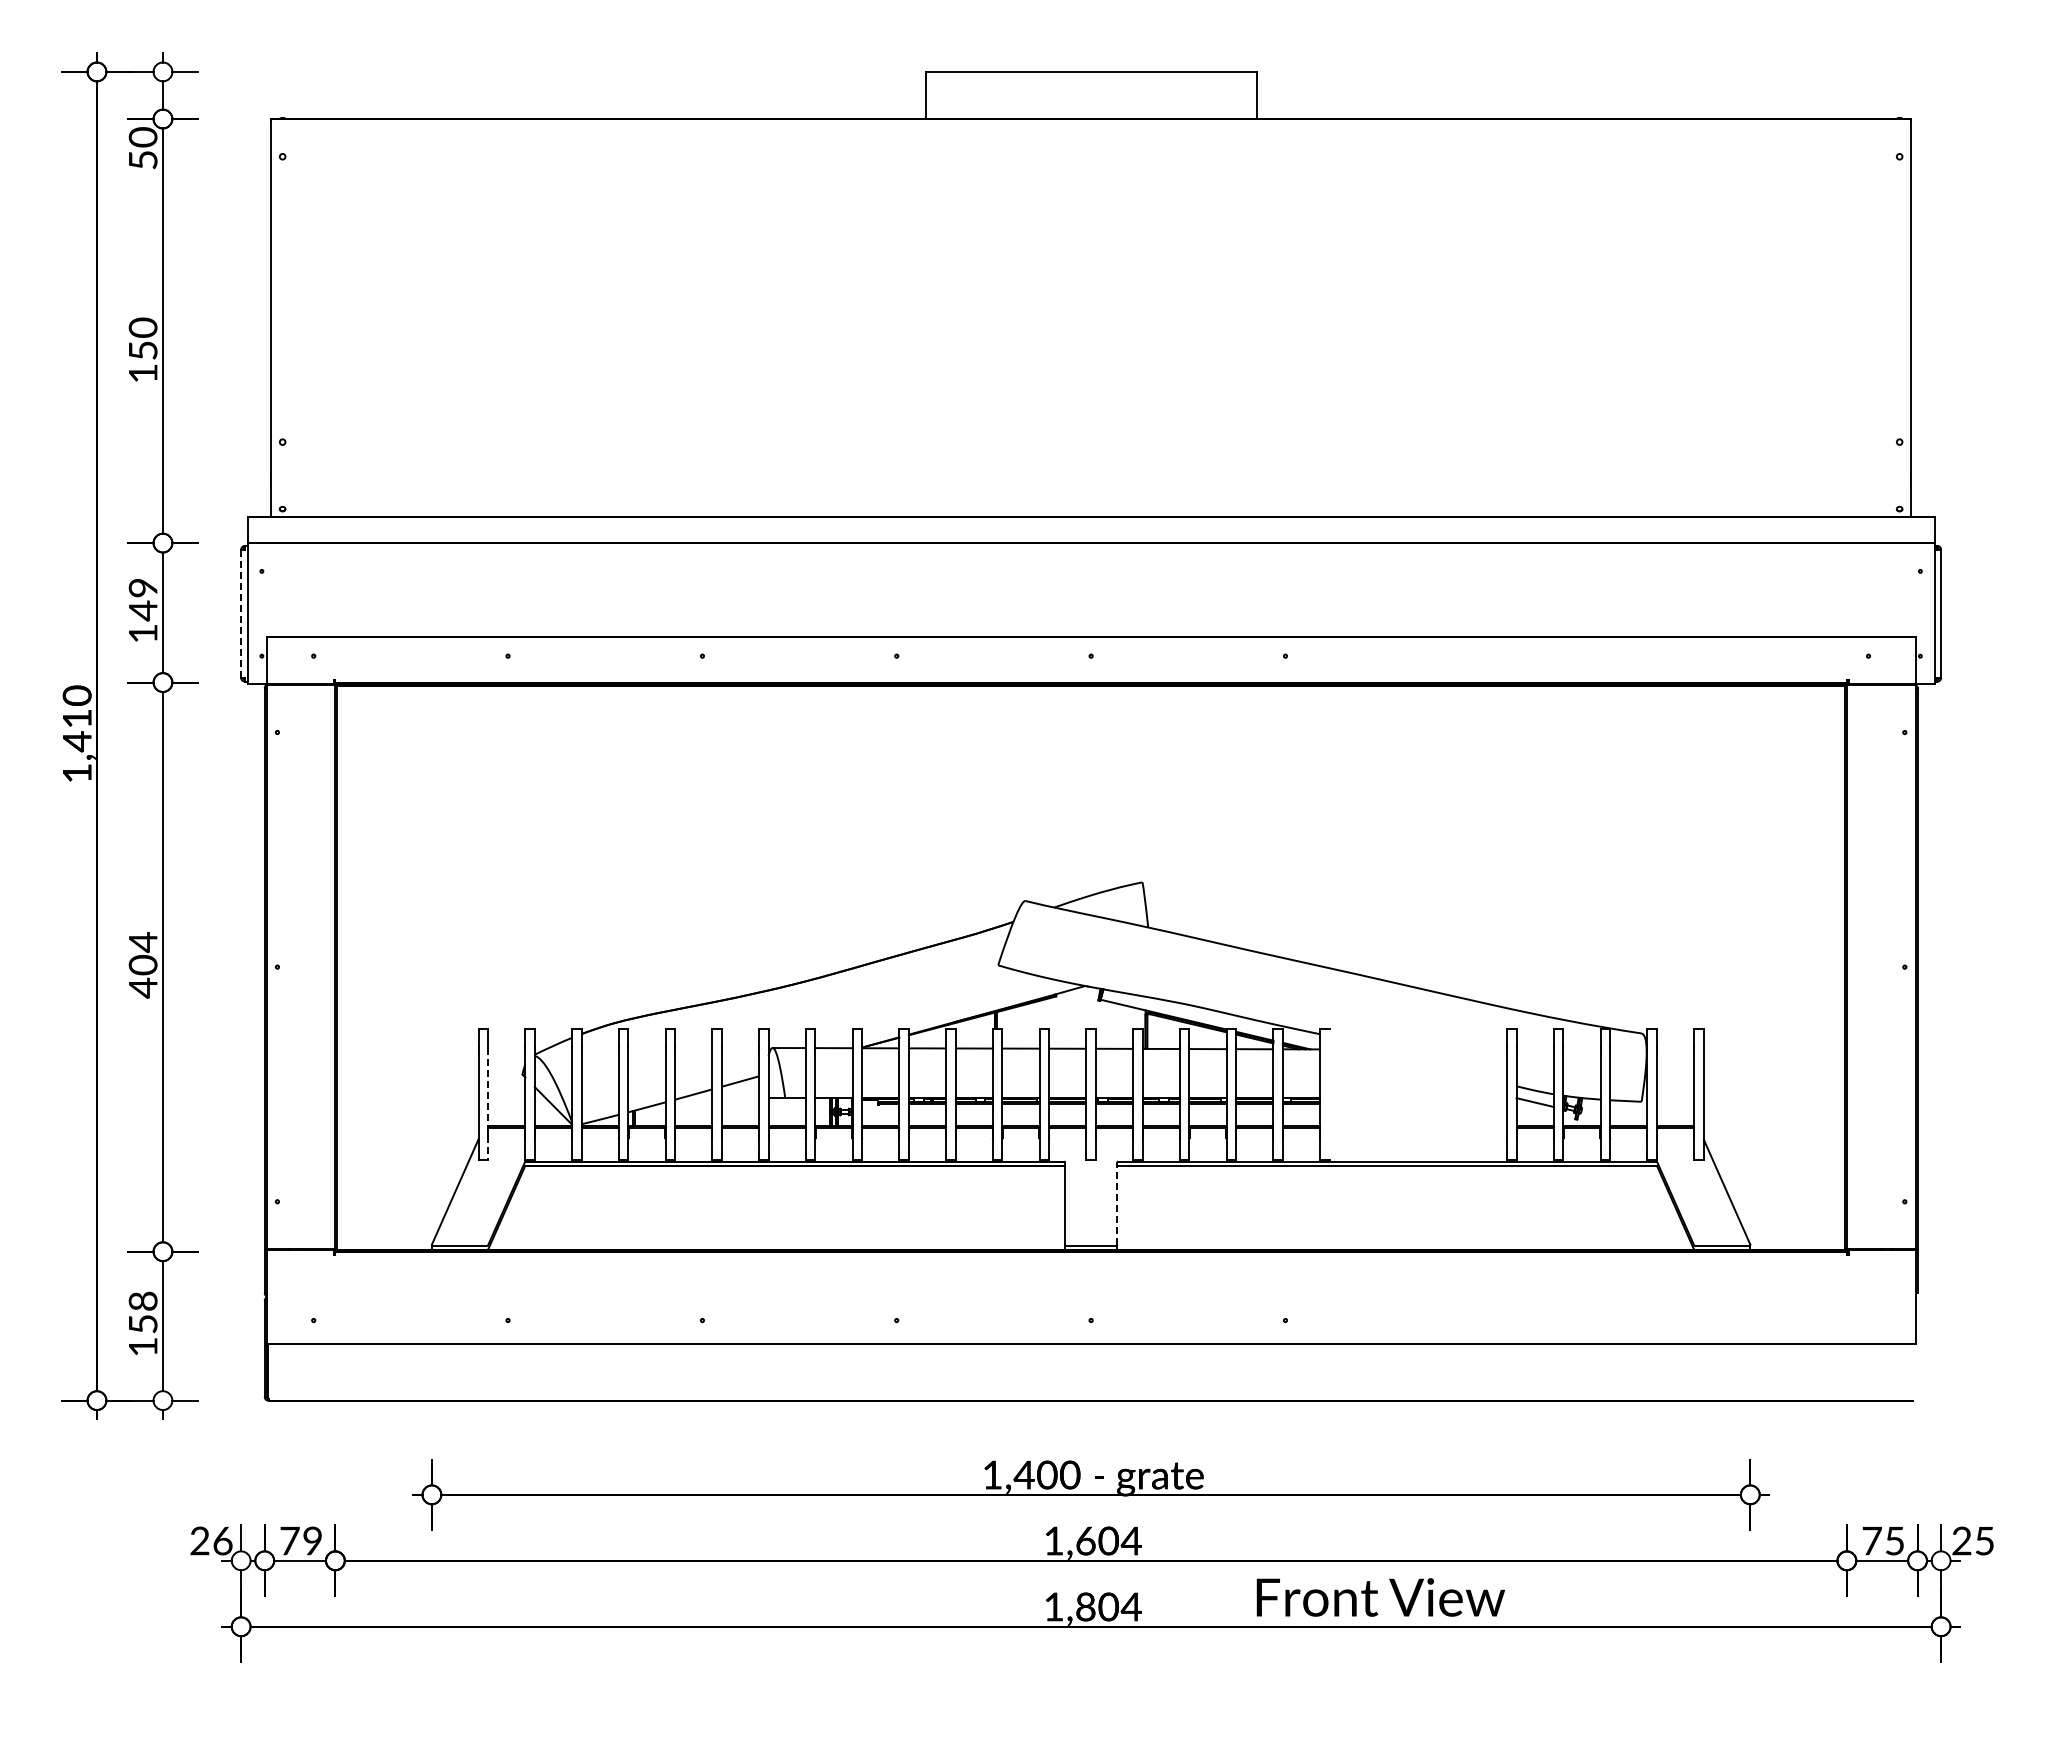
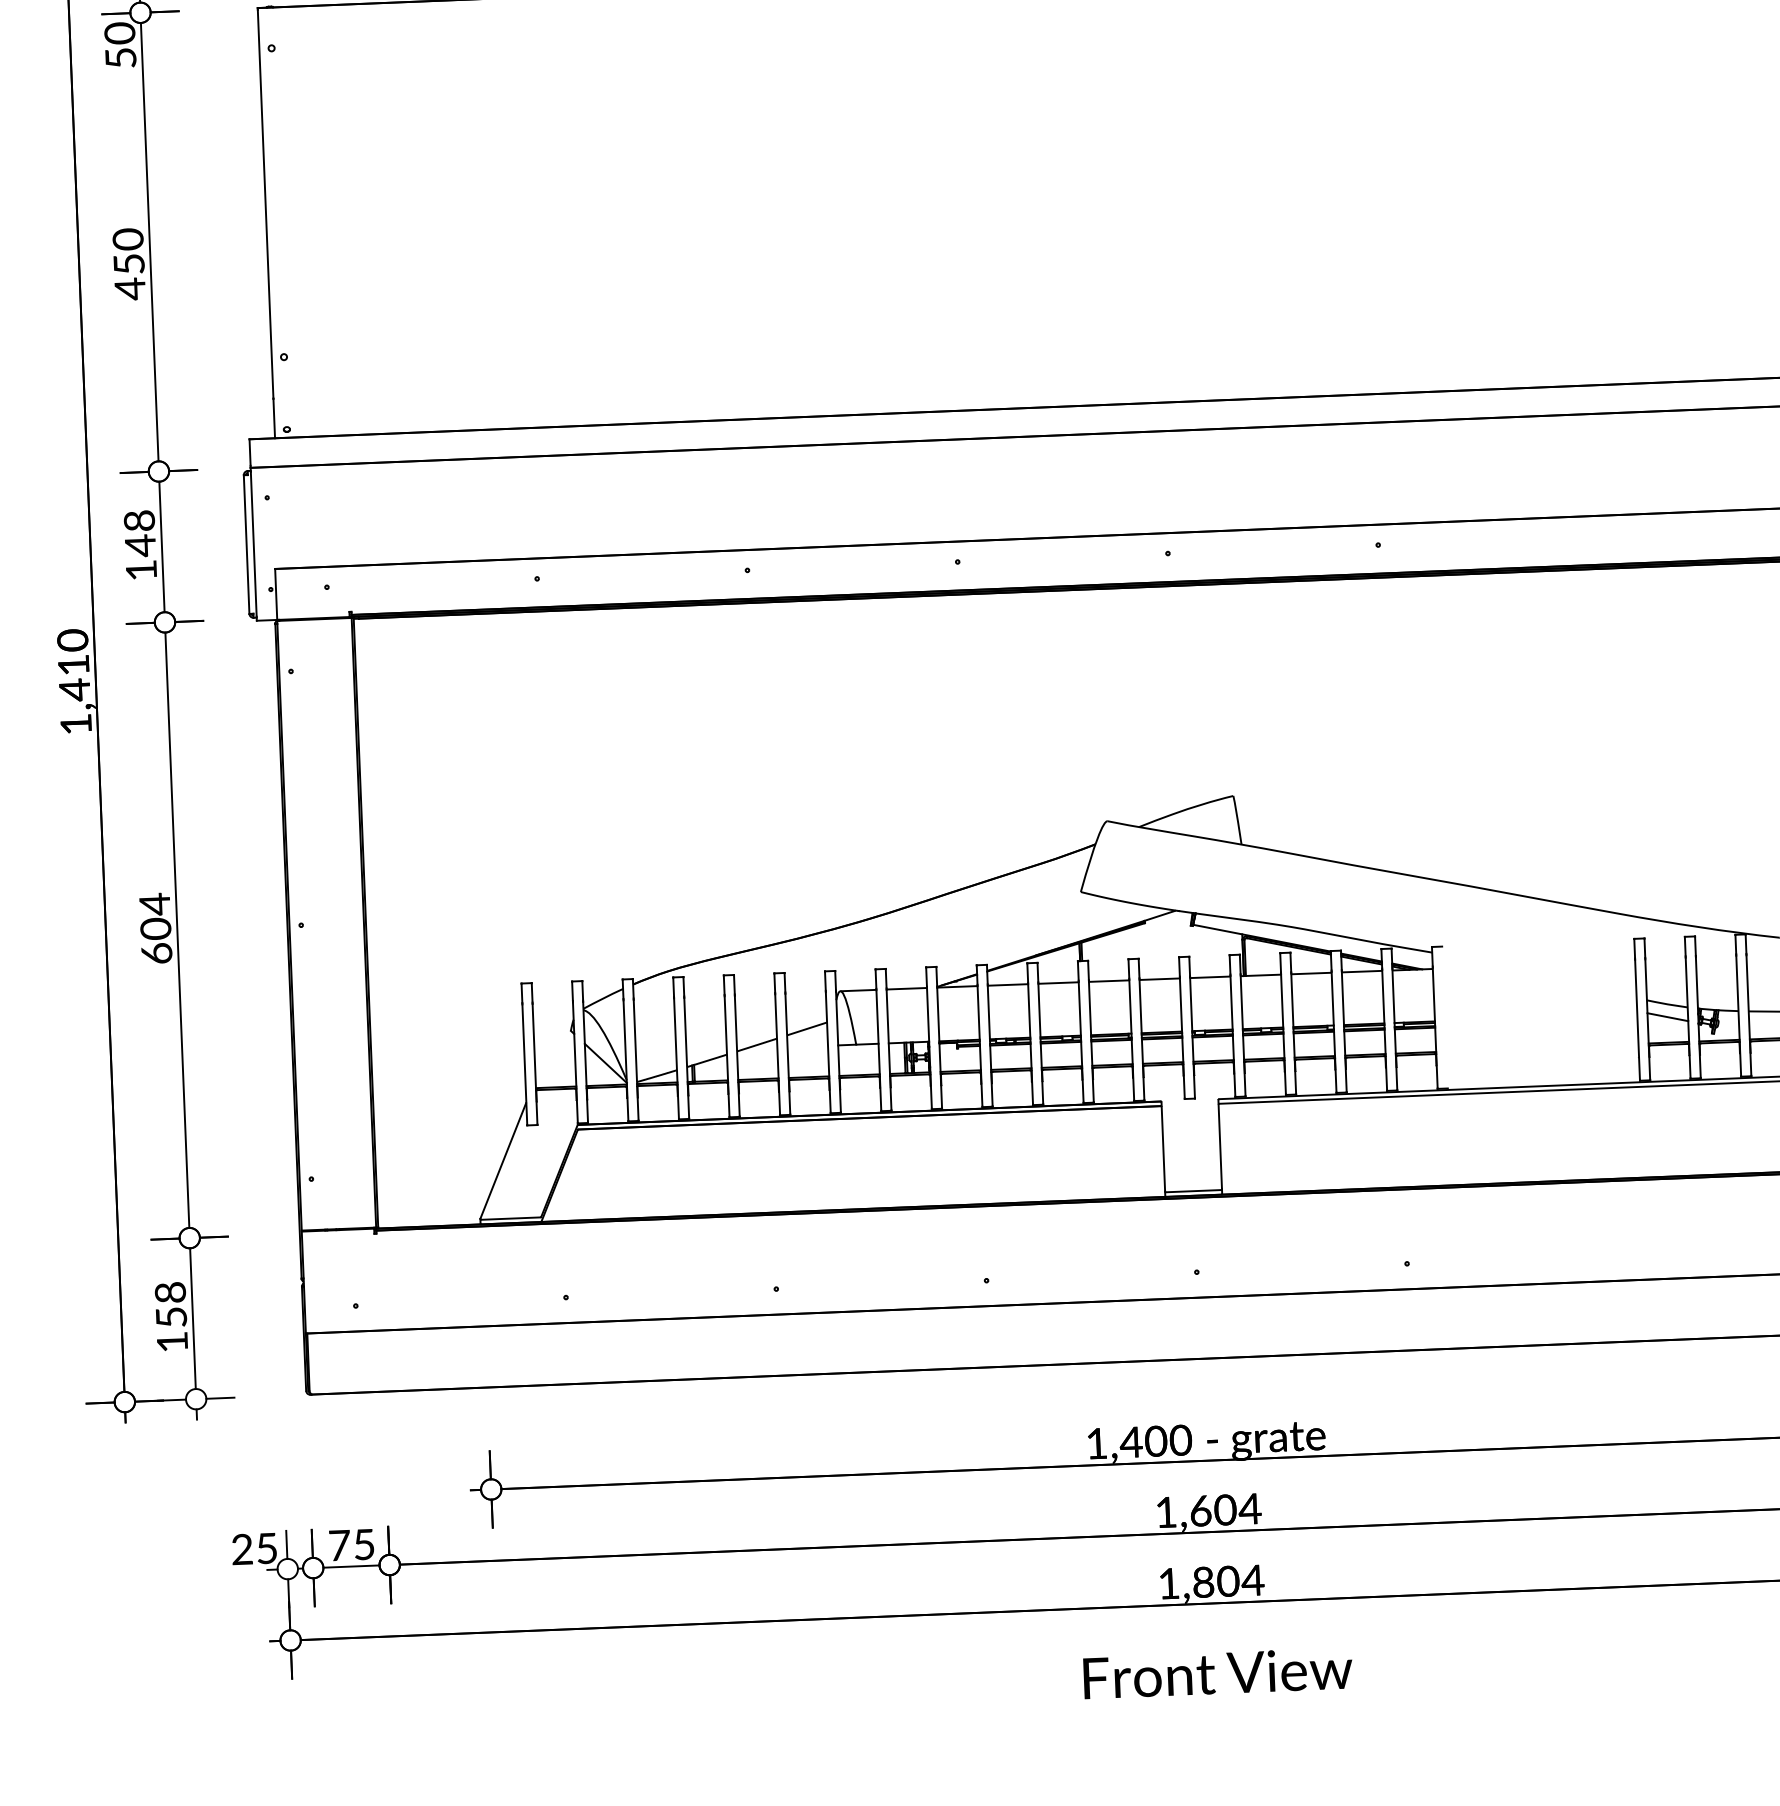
text: (143, 373) -> (130, 288), 150 -> 450
text: (144, 587) -> (140, 520), 149 -> 148
line: (241, 613) -> (246, 544), dashed -> solid
text: (143, 987) -> (157, 953), 404 -> 604
line: (488, 1104) -> (535, 1064), dashed -> solid
line: (1117, 1203) -> (1220, 1144), dashed -> solid
text: (222, 1540) -> (266, 1547), 26 -> 25
text: (312, 1540) -> (364, 1544), 79 -> 75
text: (1380, 1597) -> (1217, 1673), moved

